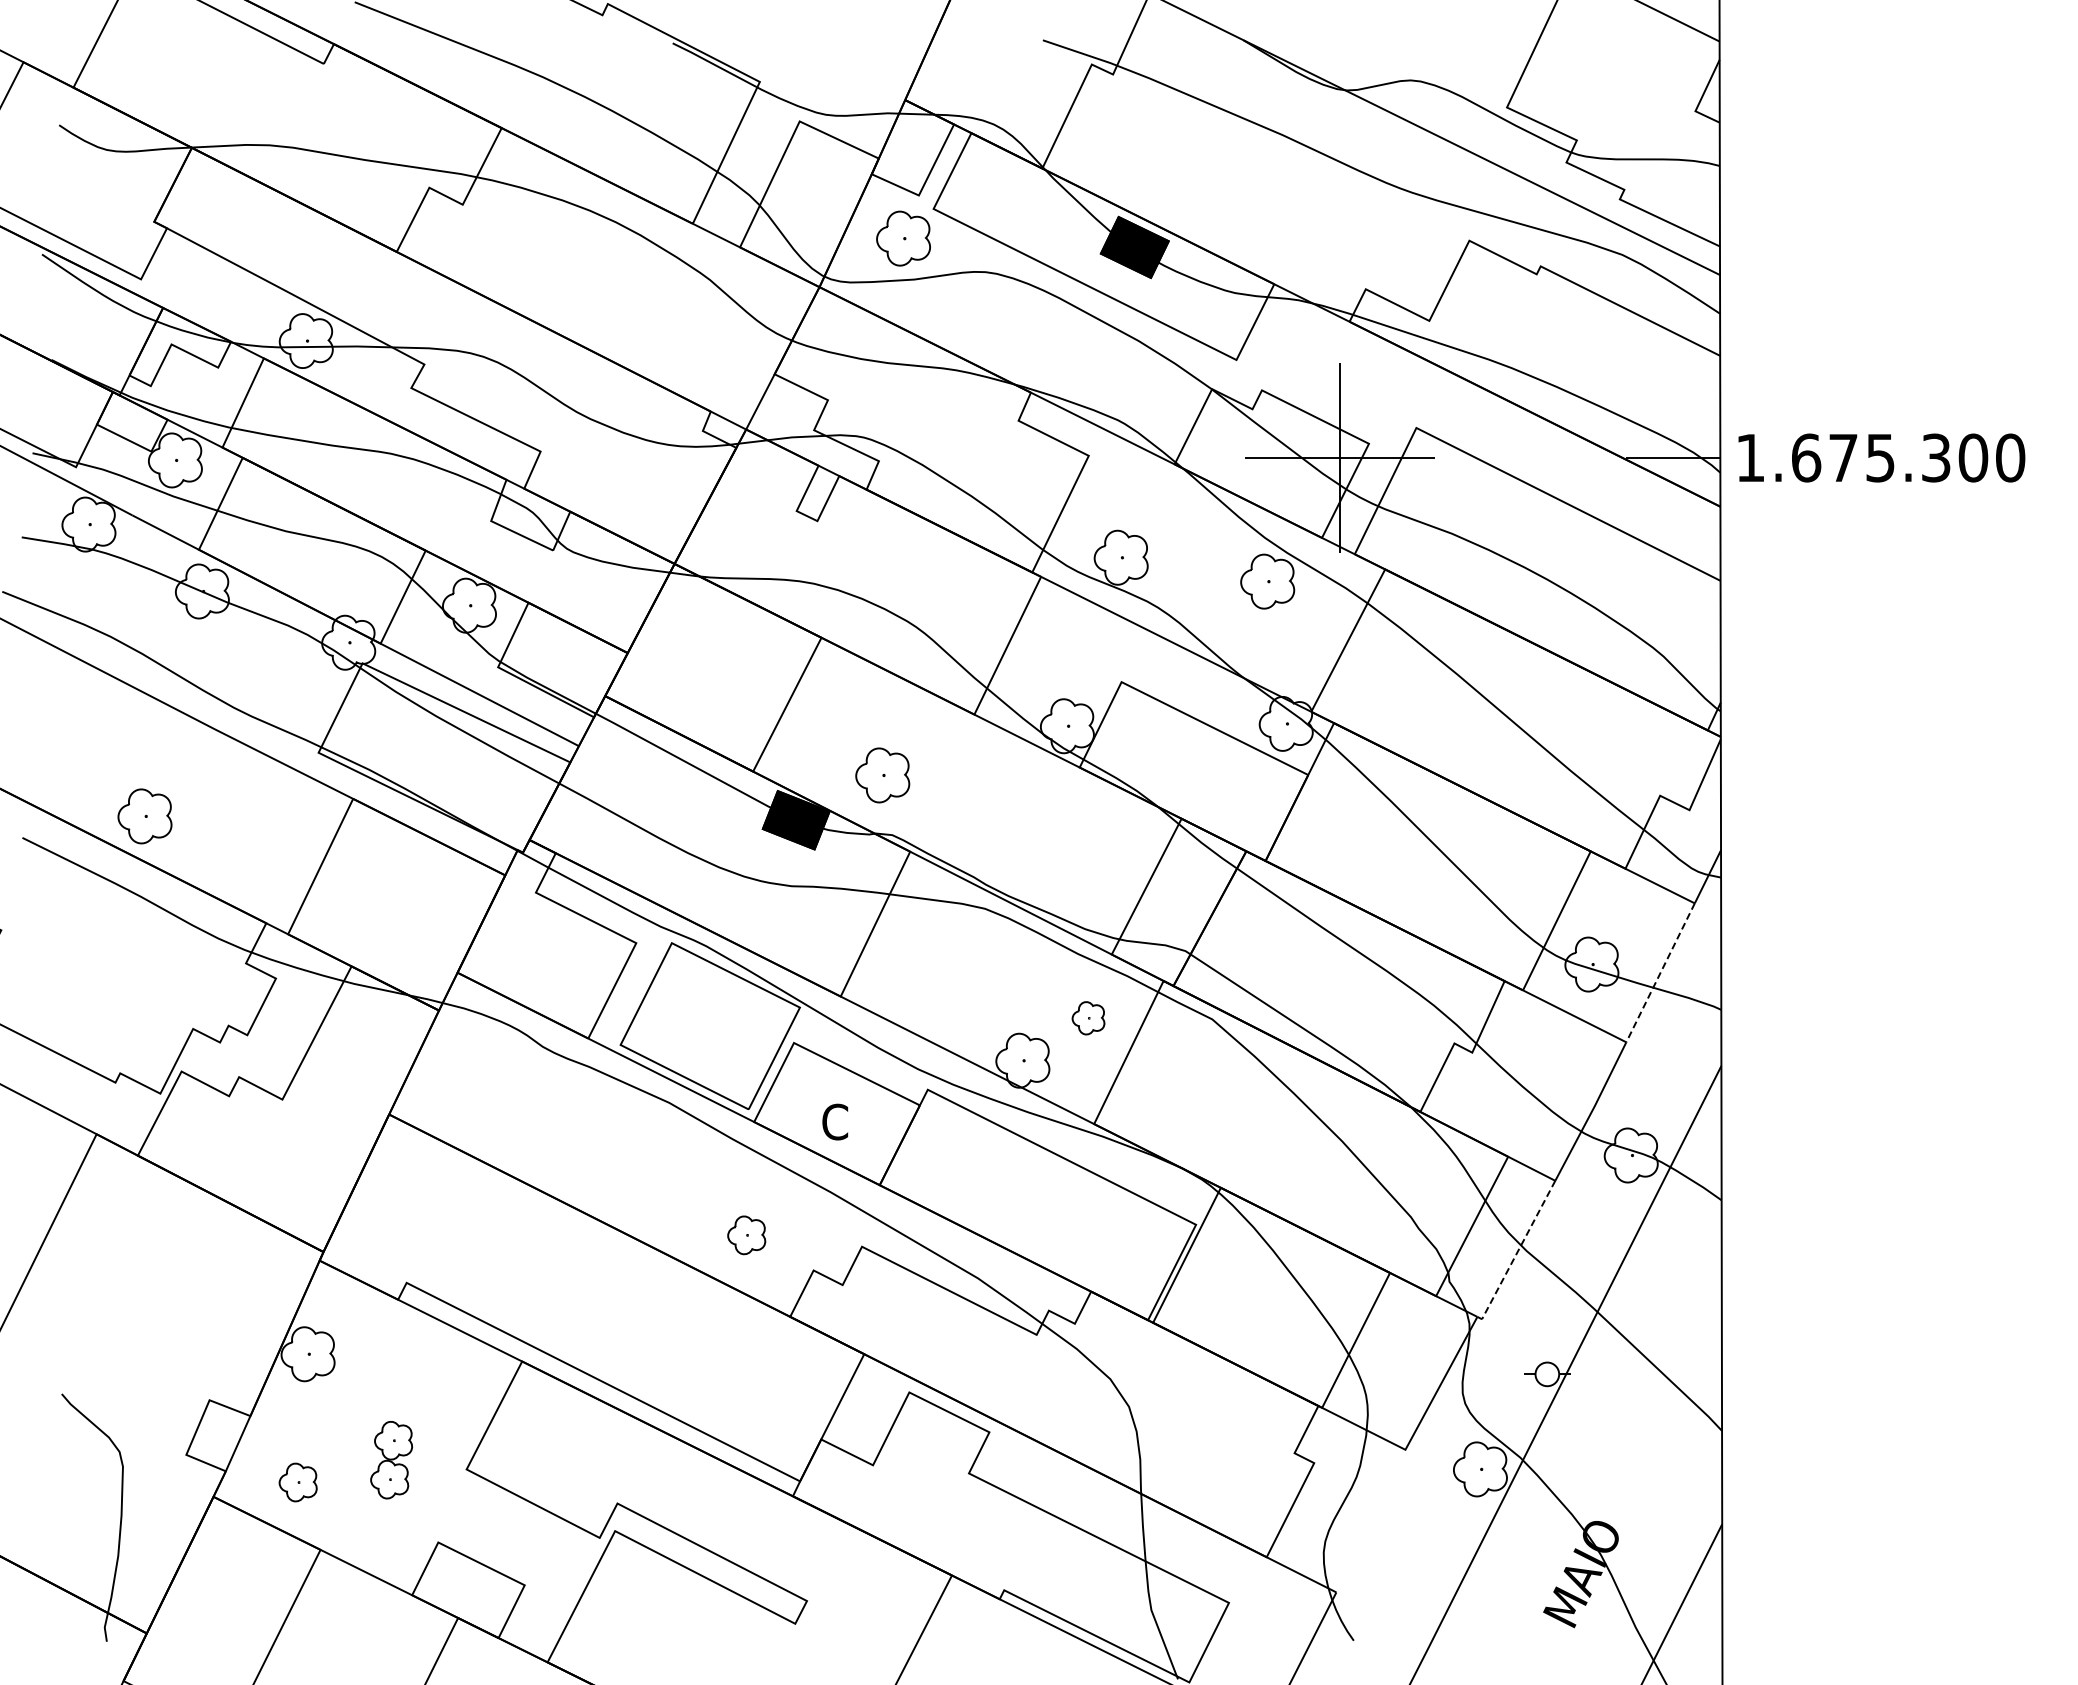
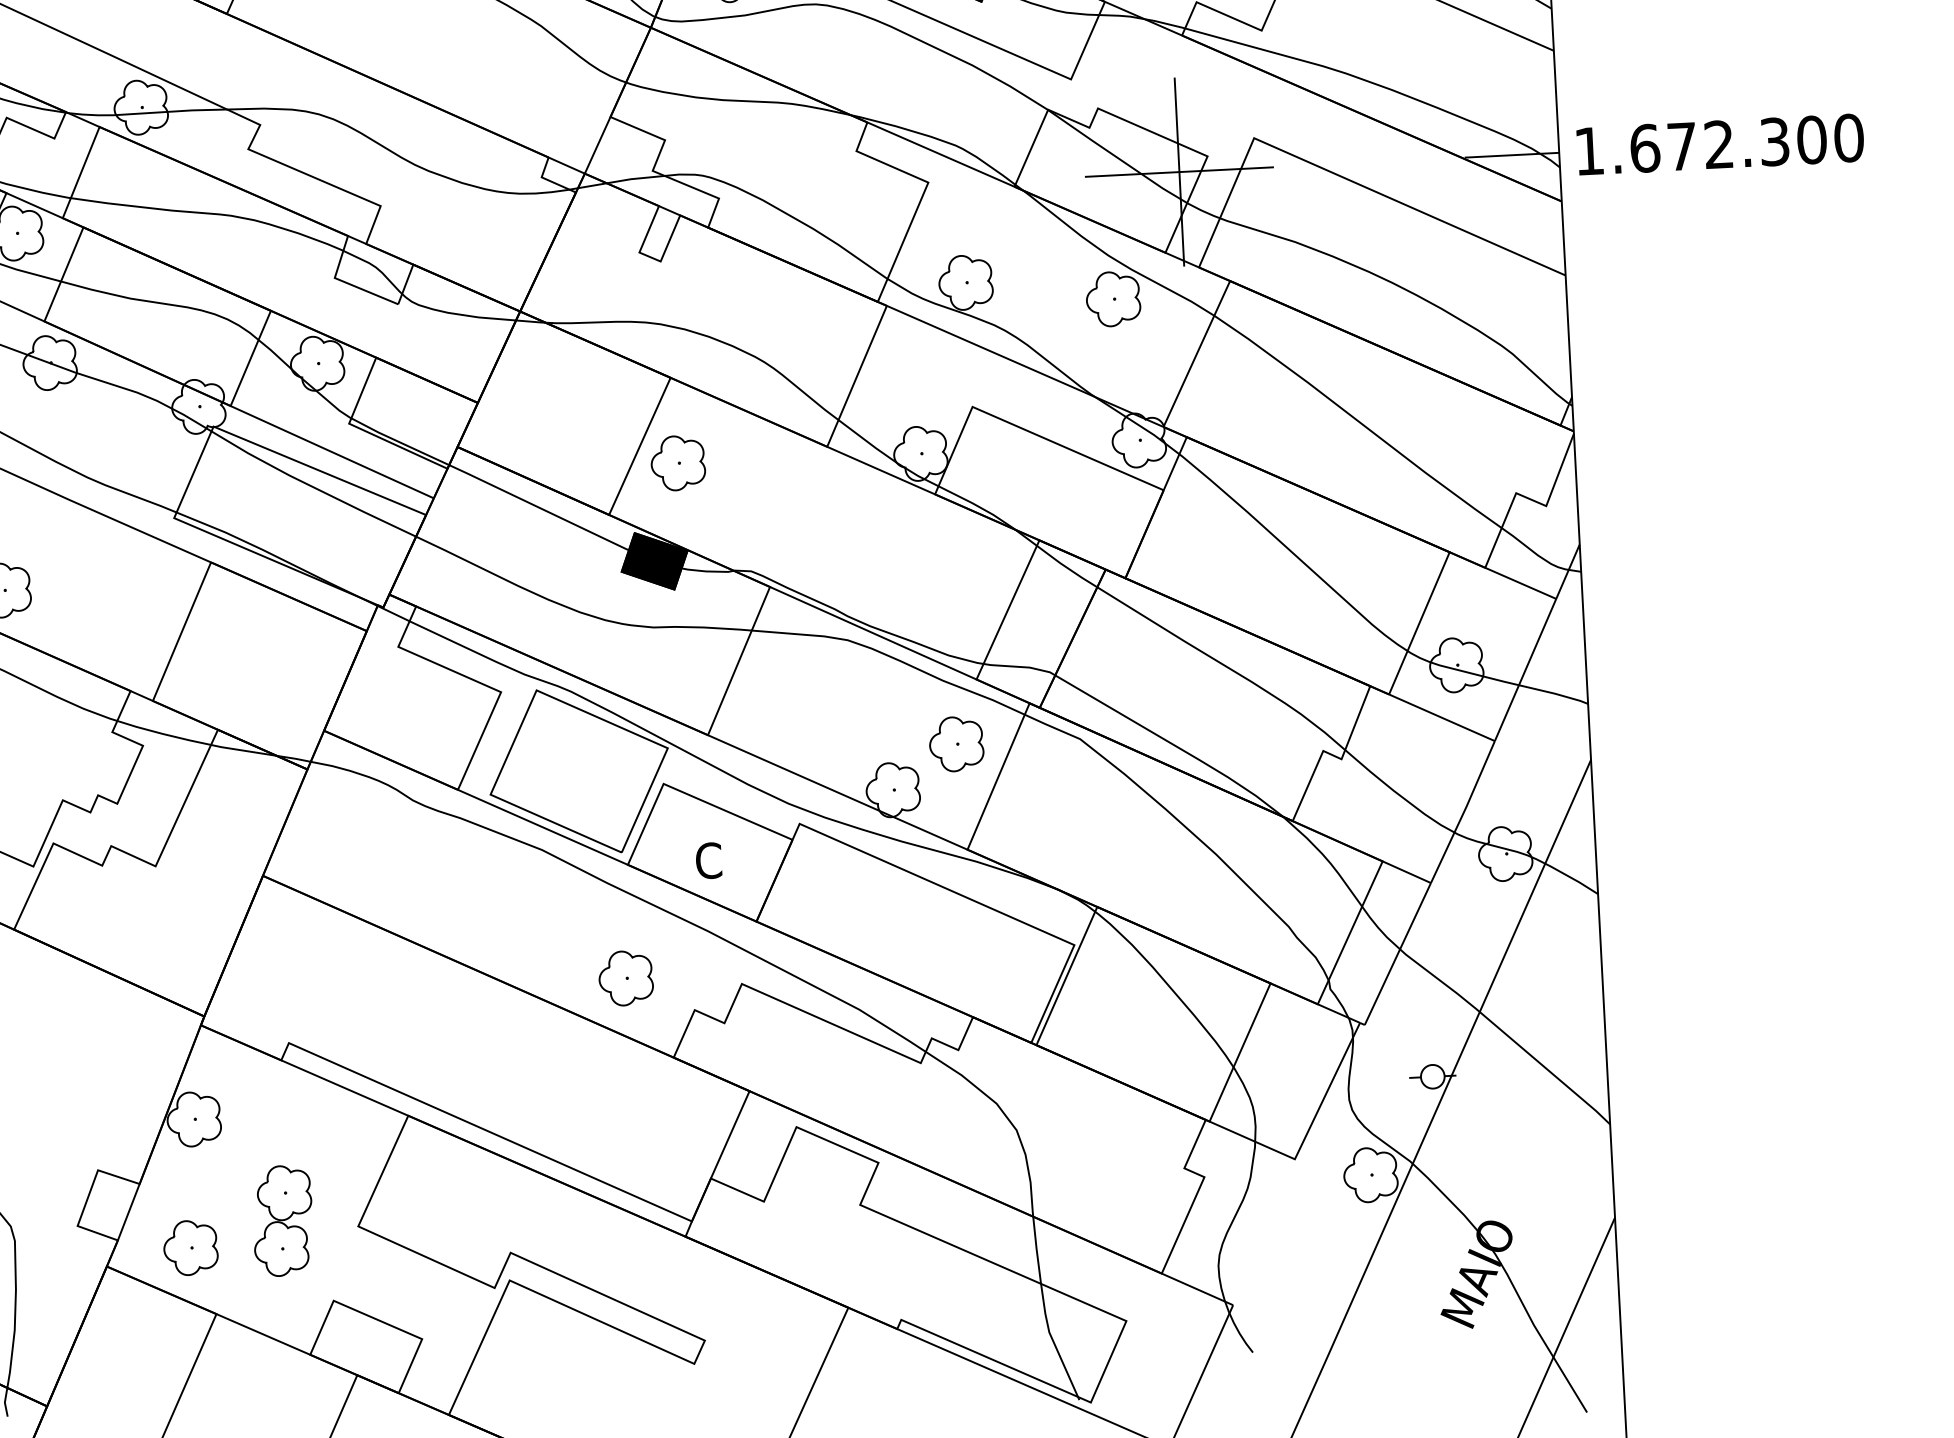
text: (1880, 457) -> (1719, 144), 1.675.300 -> 1.672.300
part: (882, 775) -> (677, 463), moved
line: (1660, 973) -> (1525, 670), dashed -> solid
part: (1088, 1018) -> (956, 744), size x1.67
part: (746, 1235) -> (625, 978), size x1.43
line: (1518, 1250) -> (1397, 954), dashed -> solid
part: (391, 1459) -> (282, 1220), size x1.43
part: (297, 1482) -> (190, 1247), size x1.43

